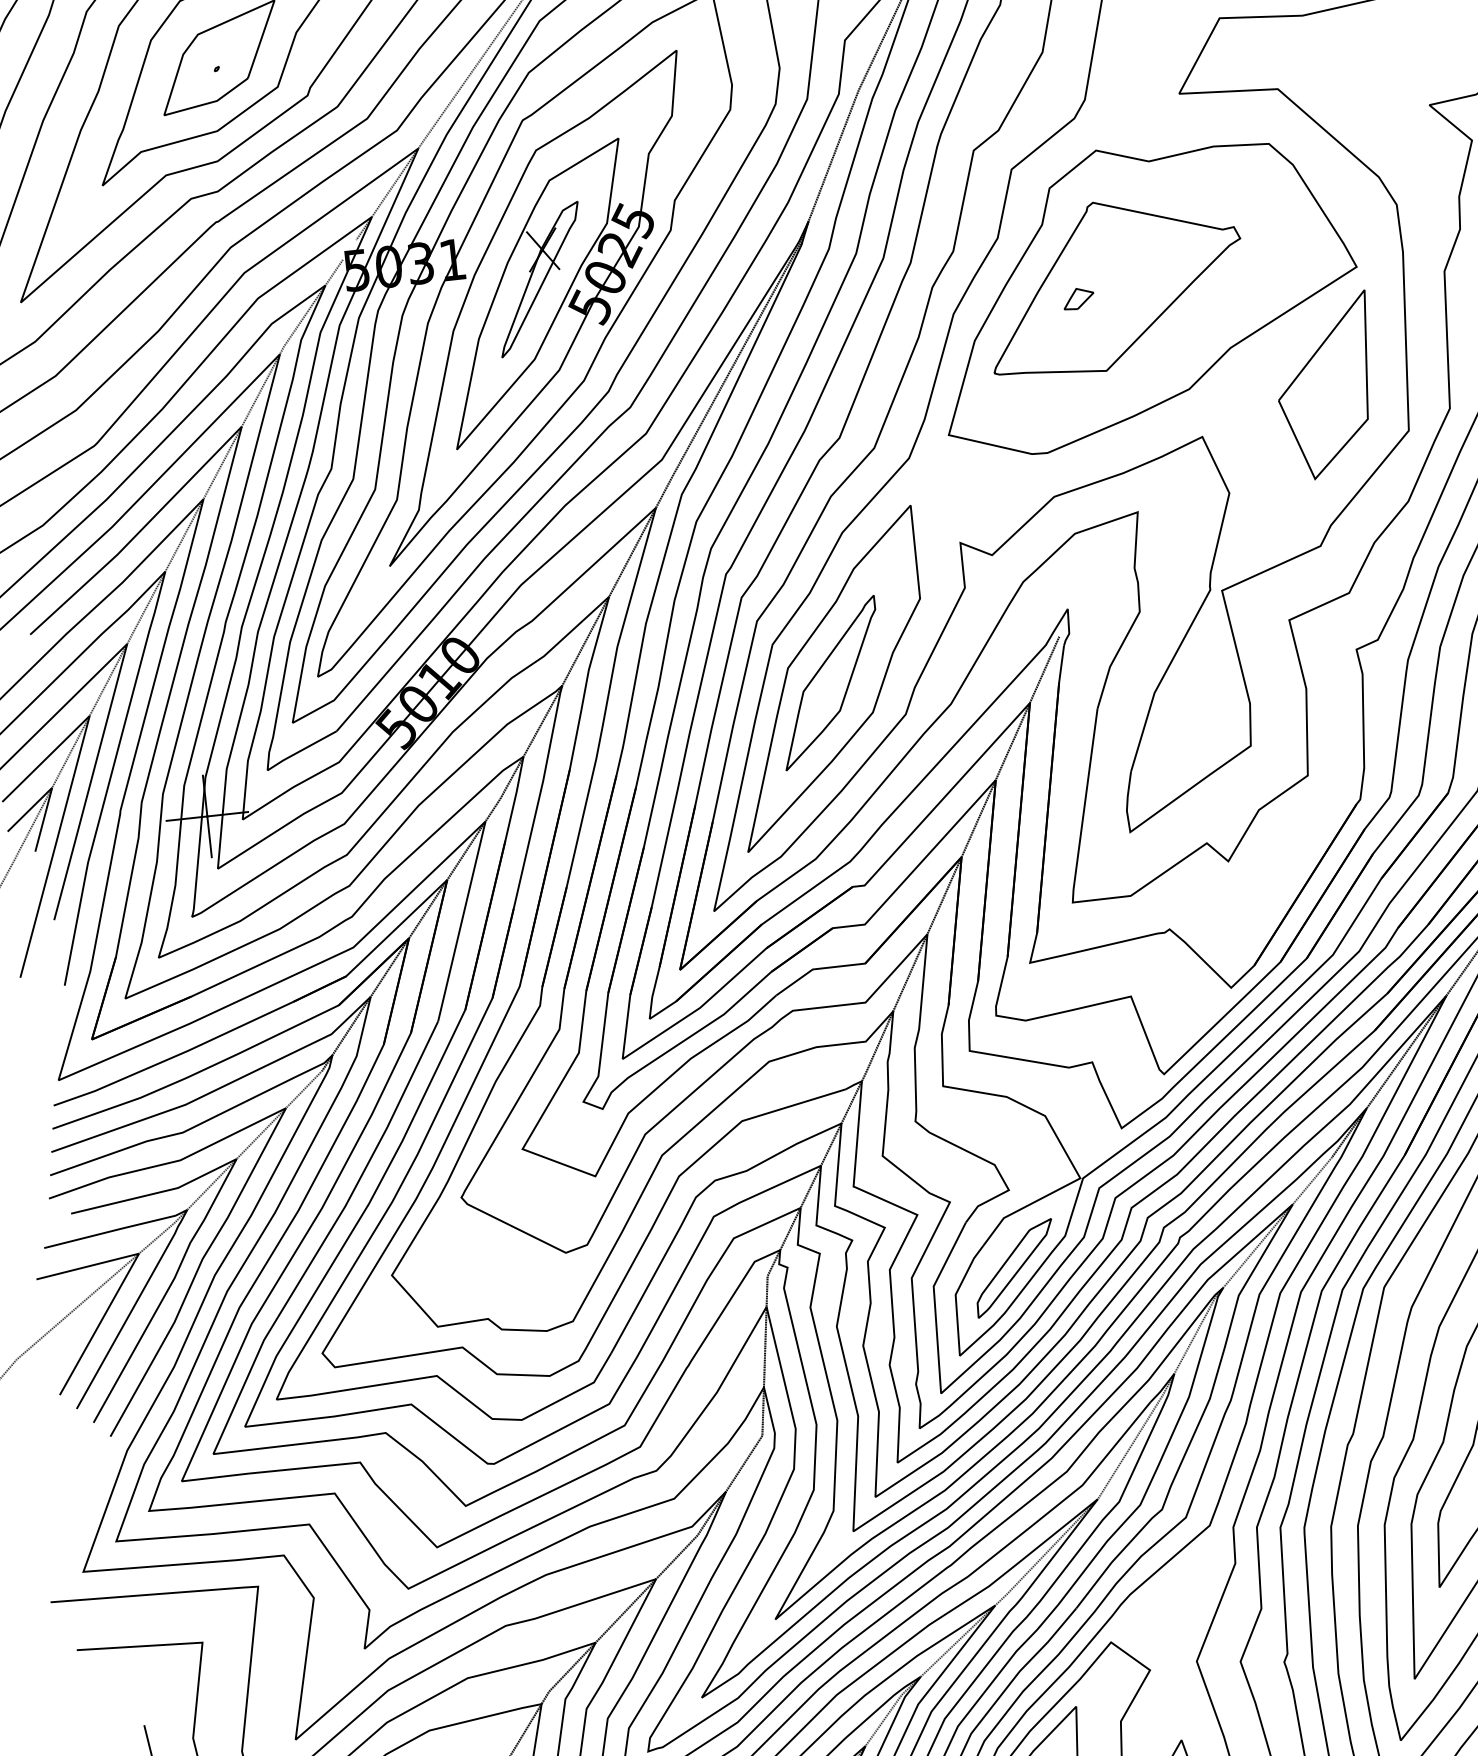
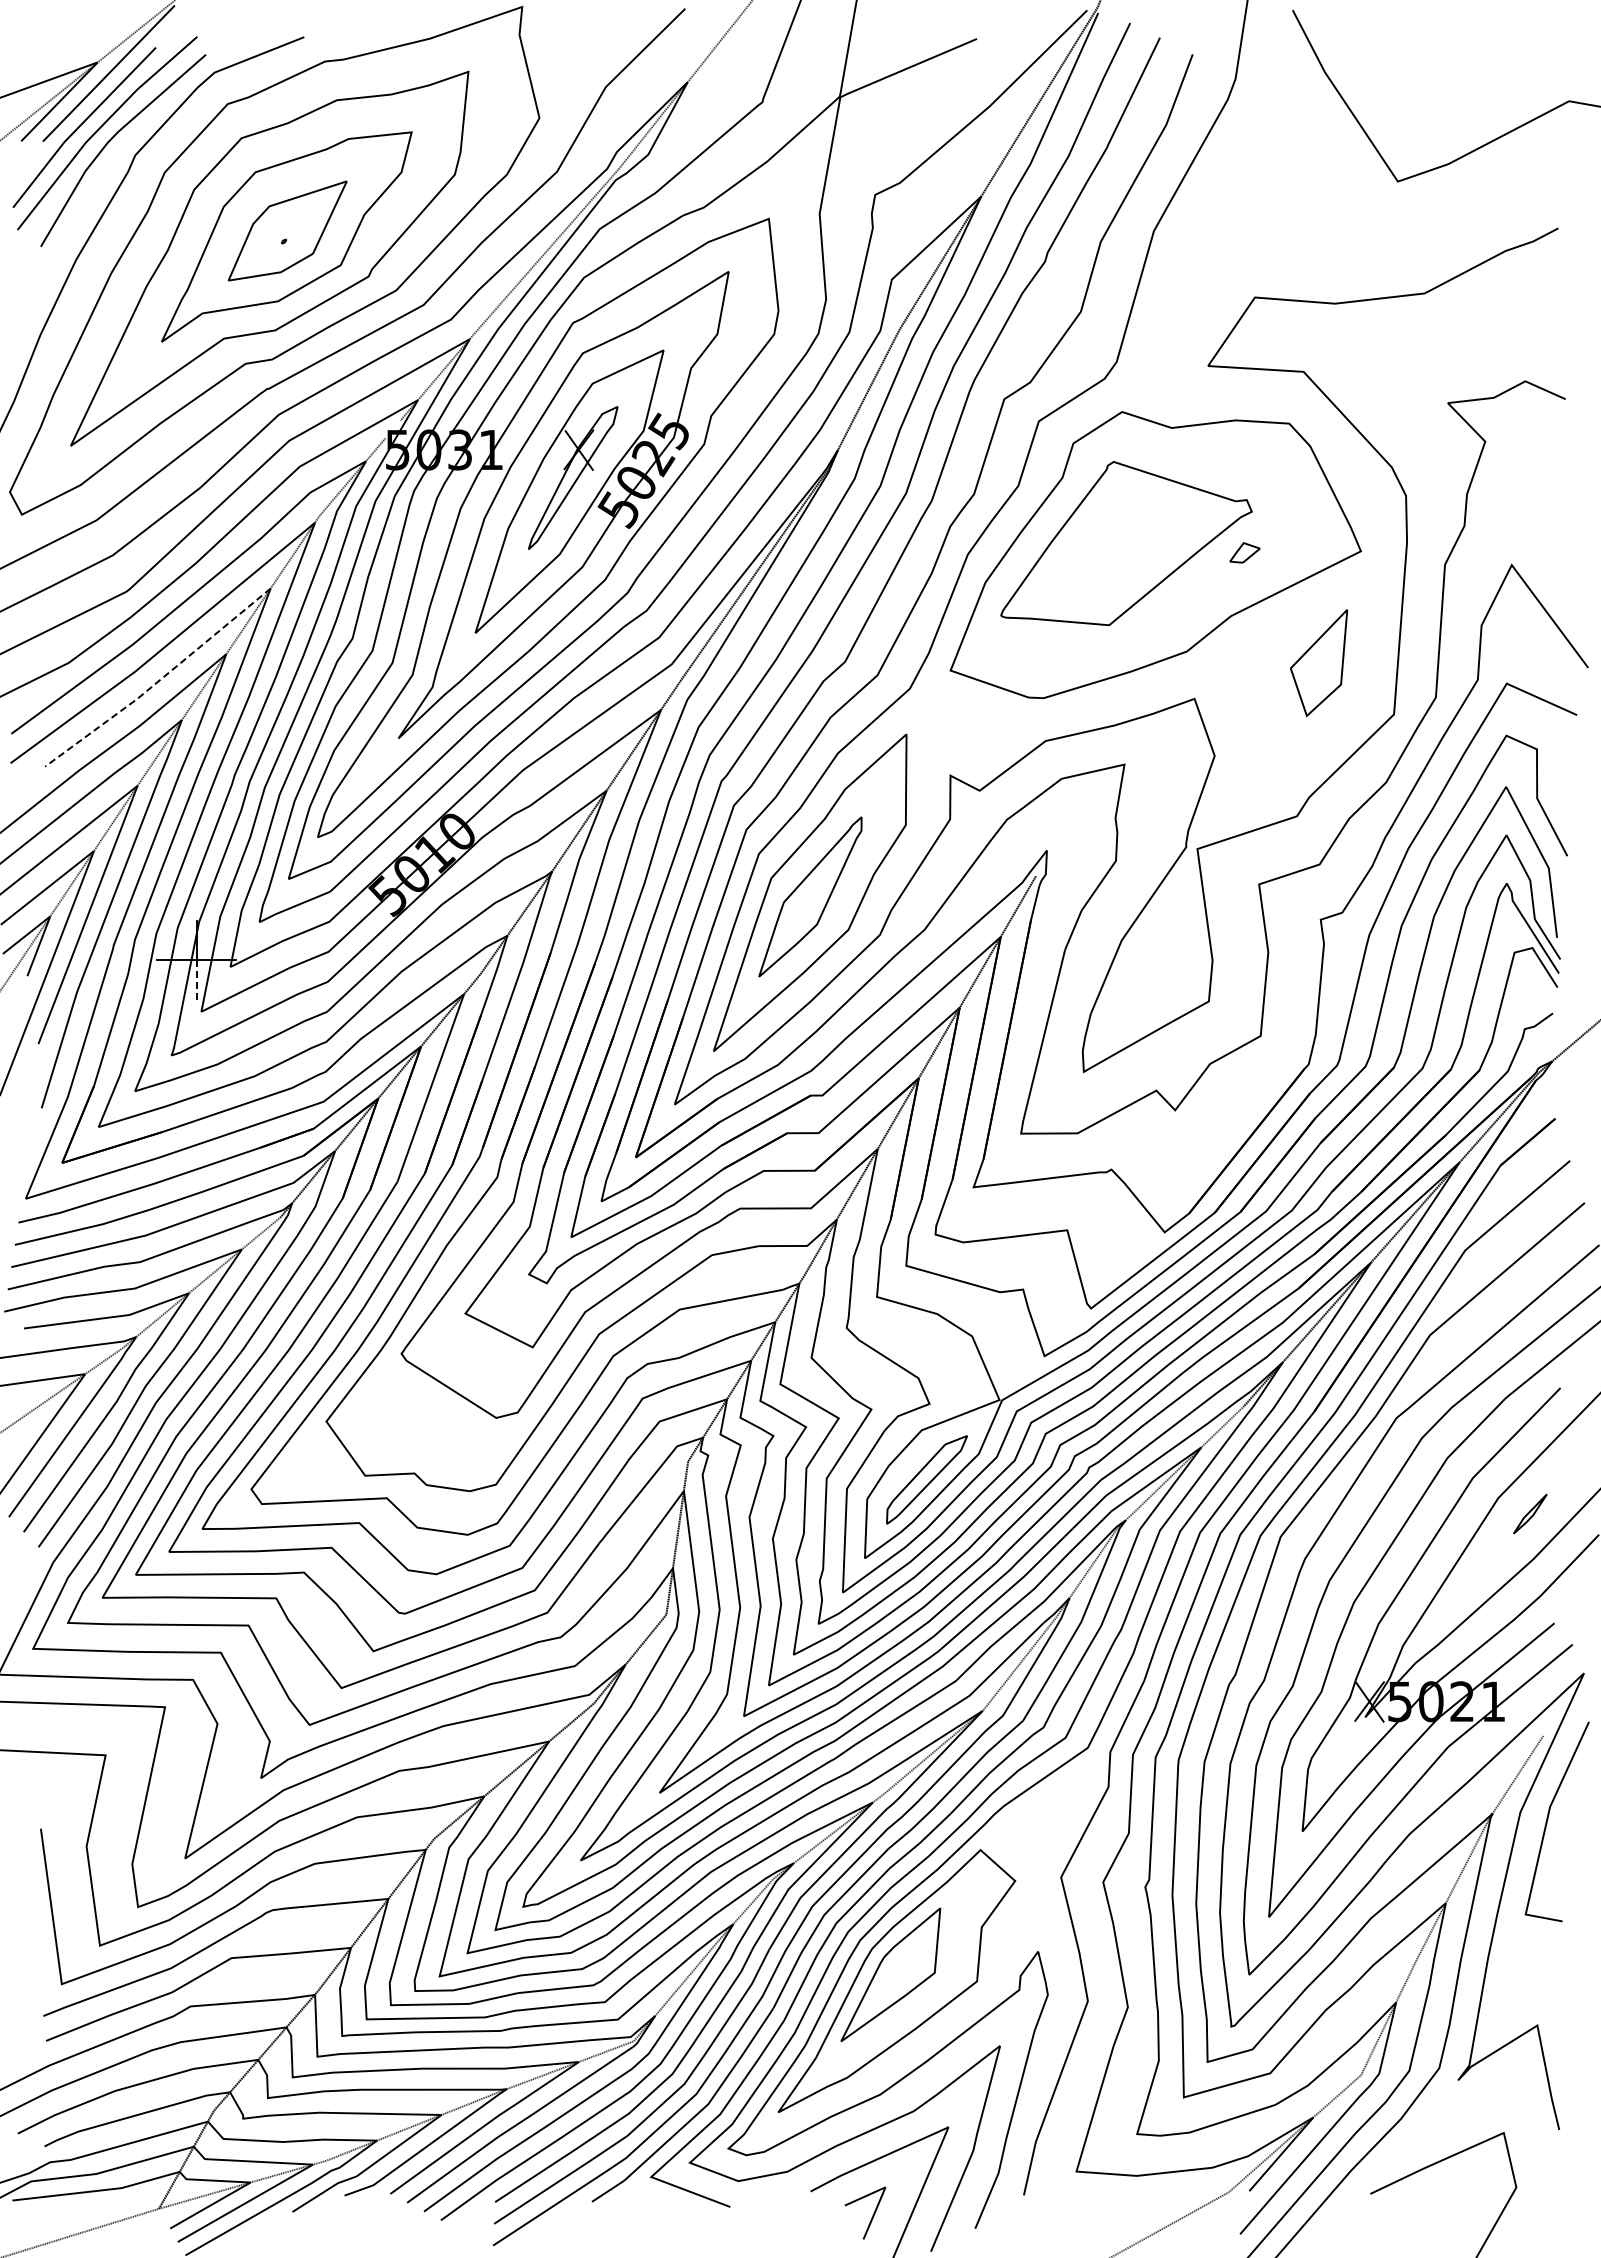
part: (1078, 298) -> (1244, 552), moved
part: (1325, 385) -> (1318, 662), size x0.6
line: (137, 534) -> (158, 681), solid -> dashed
line: (209, 837) -> (196, 980), solid -> dashed

